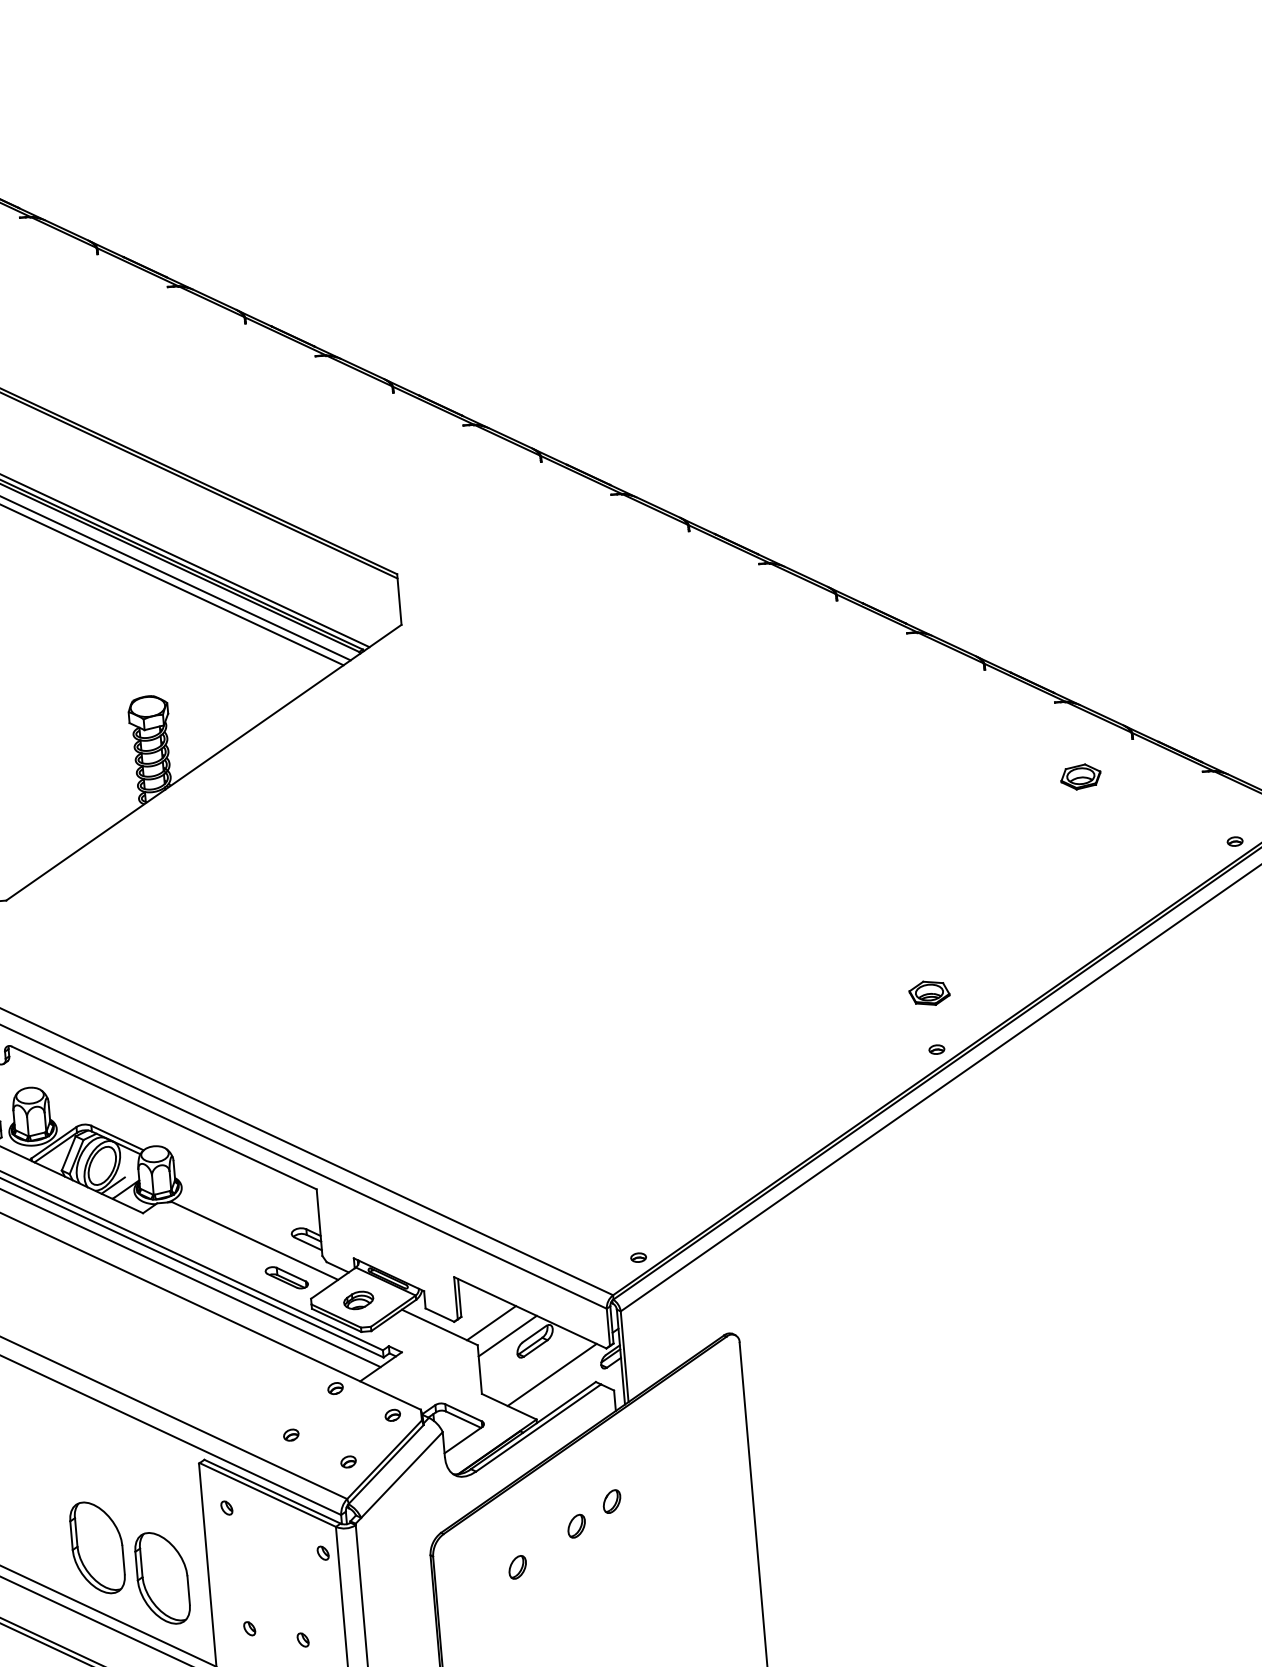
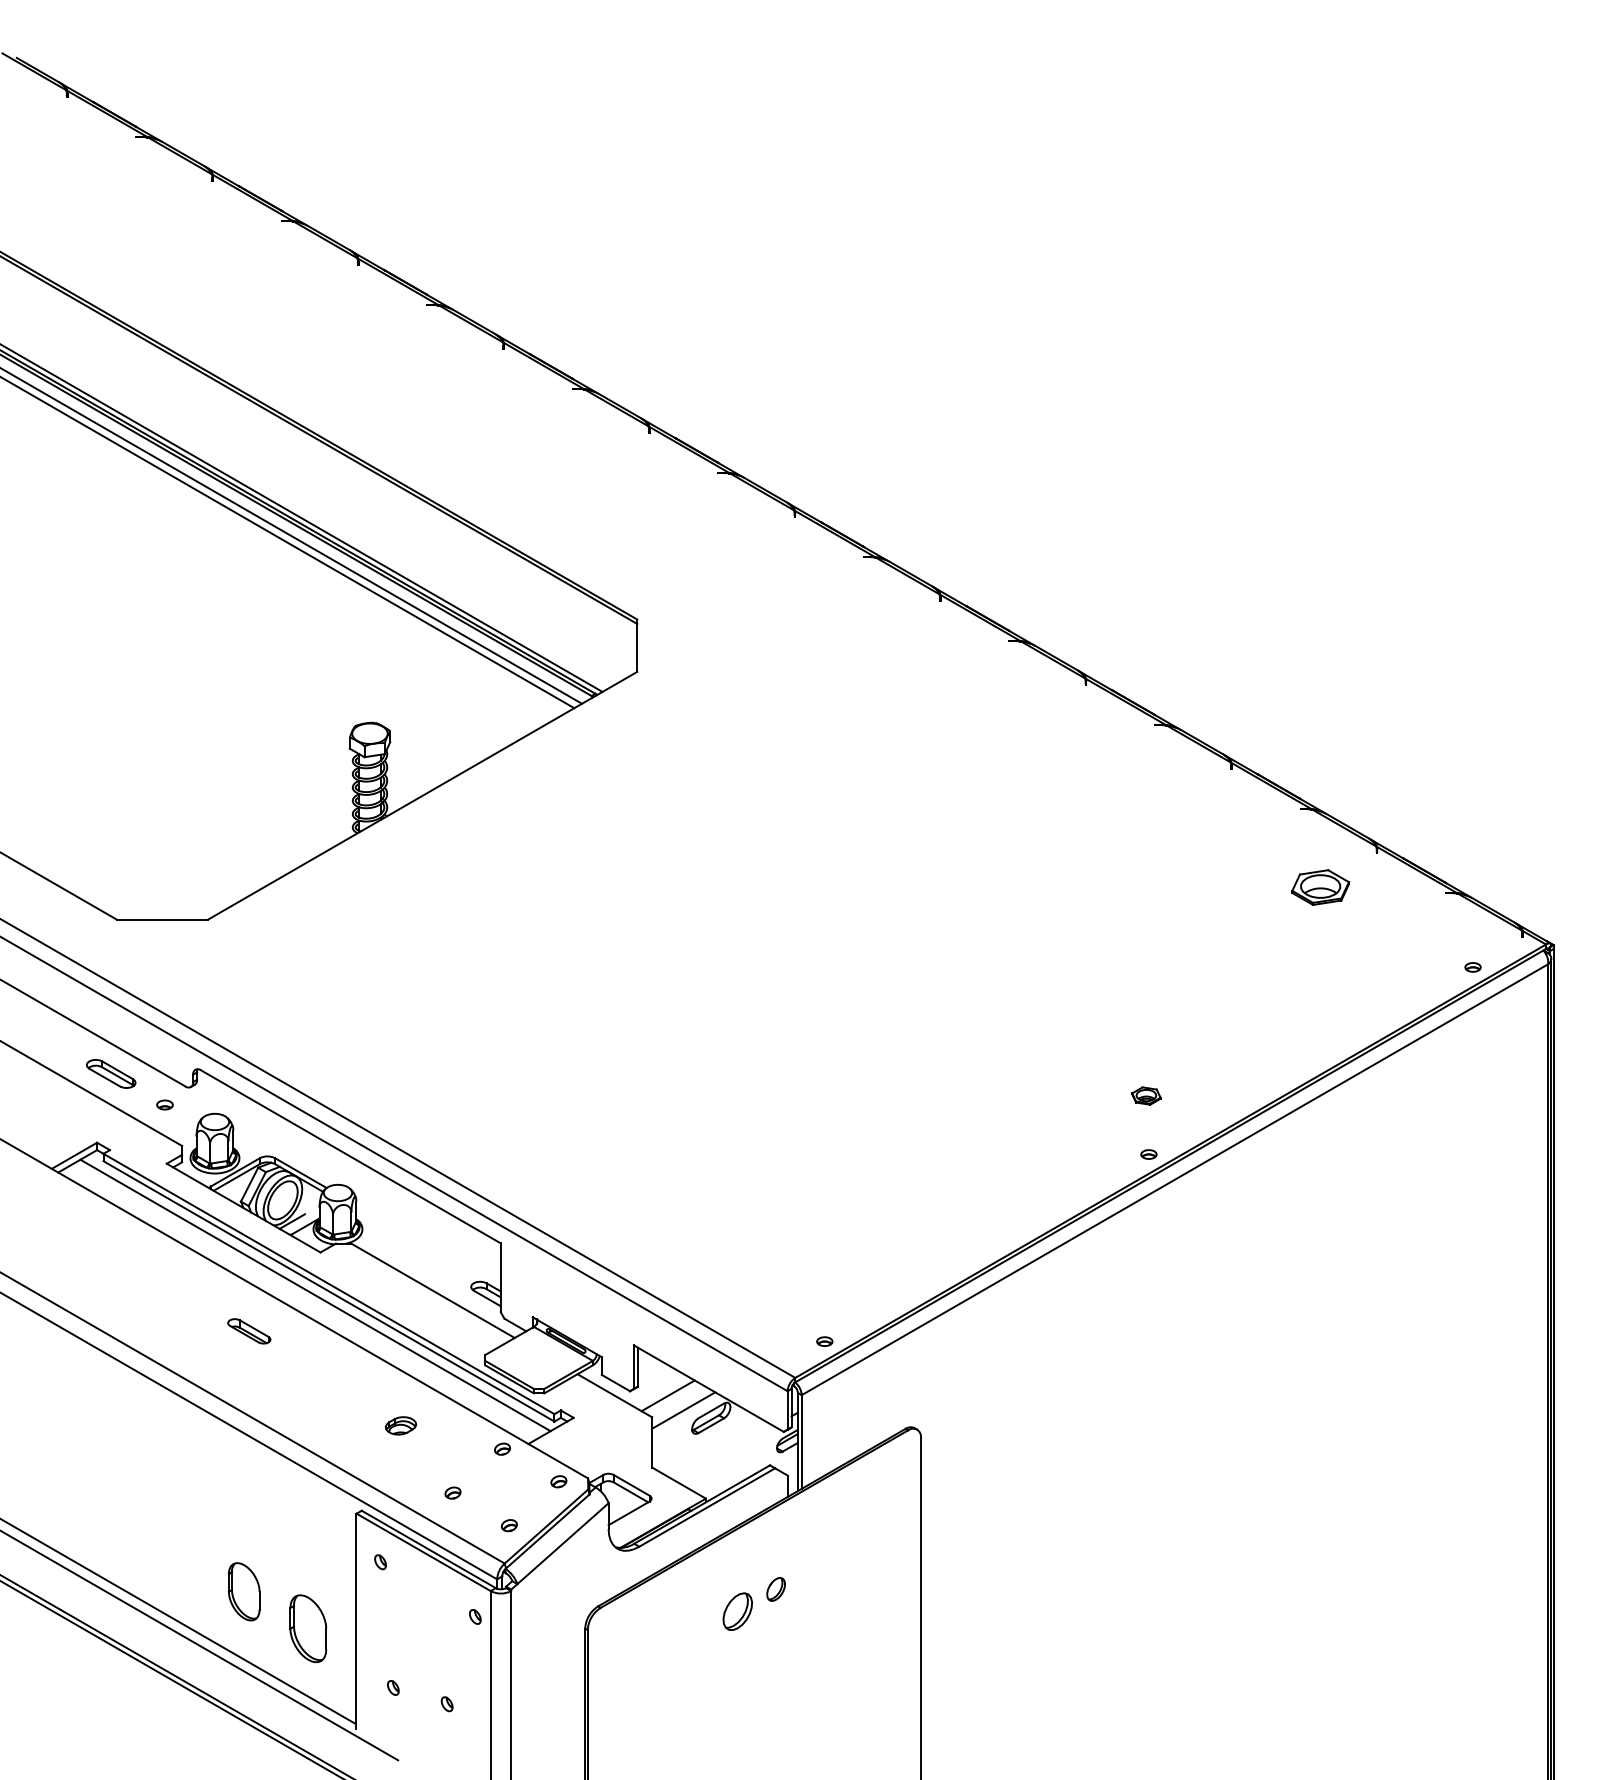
part: (1080, 776) -> (1320, 887), size x1.4
part: (929, 992) -> (1146, 1095), size x0.7
part: (287, 1277) -> (249, 1331), moved
part: (358, 1300) -> (400, 1425), moved
line: (551, 1375) -> (725, 1454), removed
part: (576, 1526) -> (737, 1611), size x1.6
part: (96, 1547) -> (243, 1591), size x0.6
part: (517, 1567) -> (673, 1648), removed
part: (161, 1578) -> (307, 1628), size x0.7

